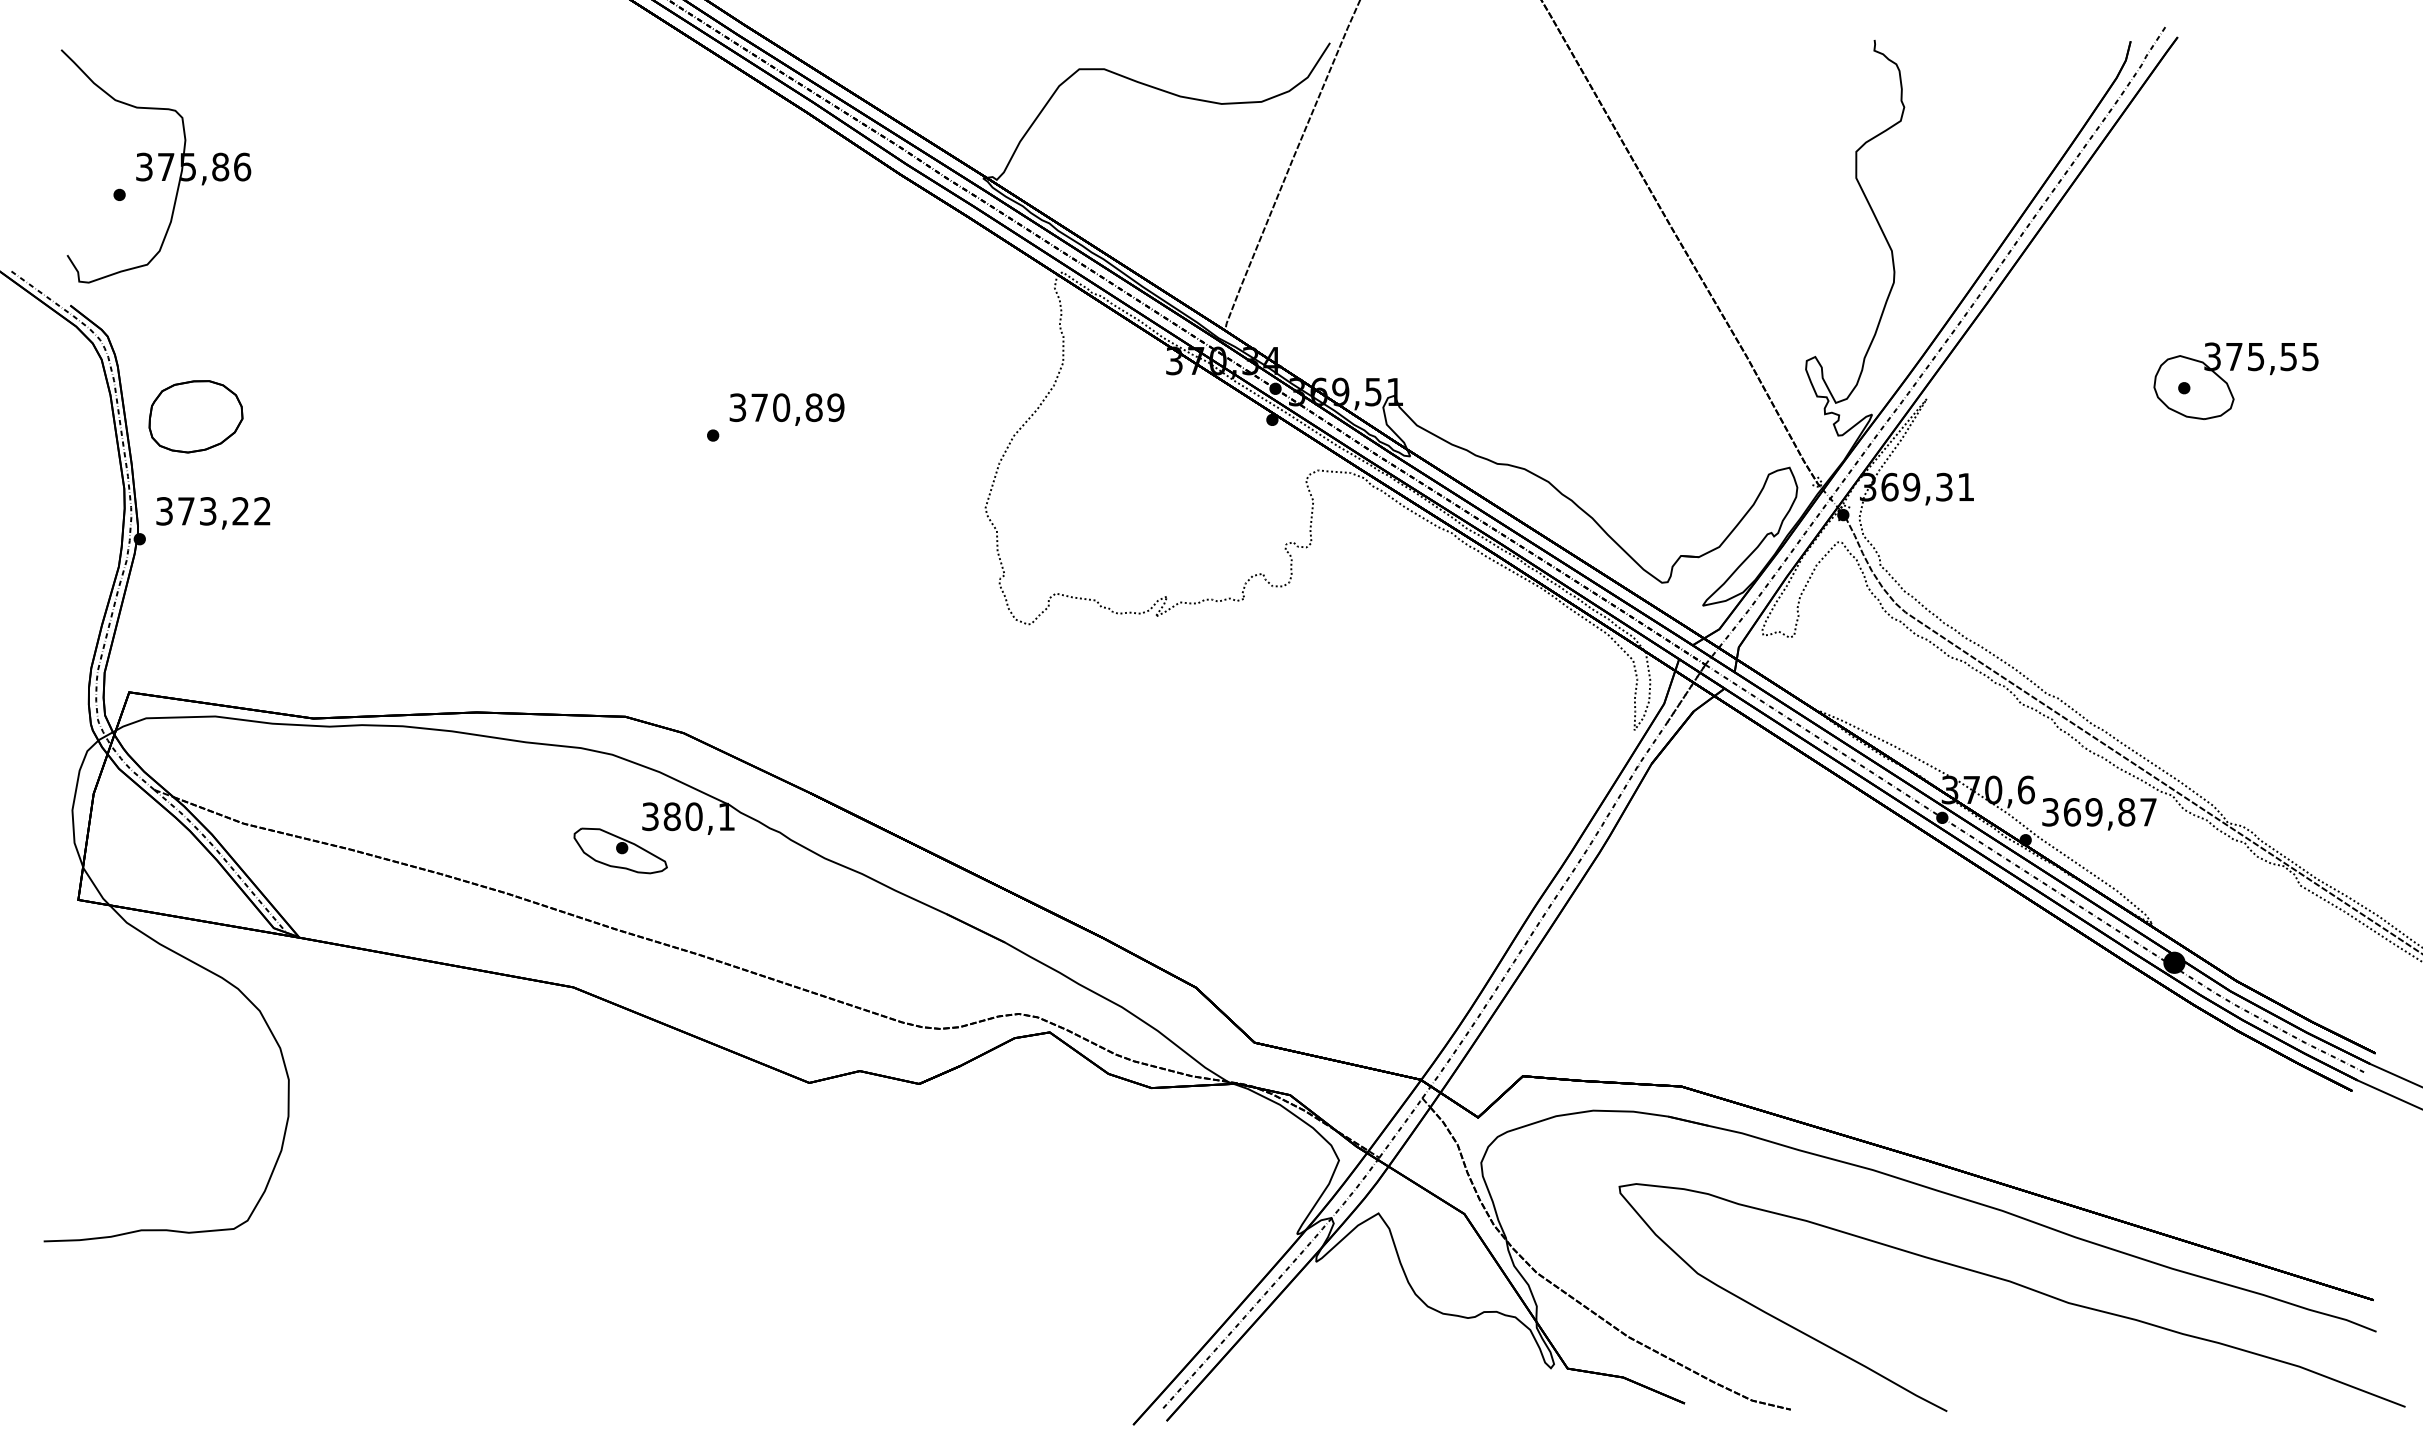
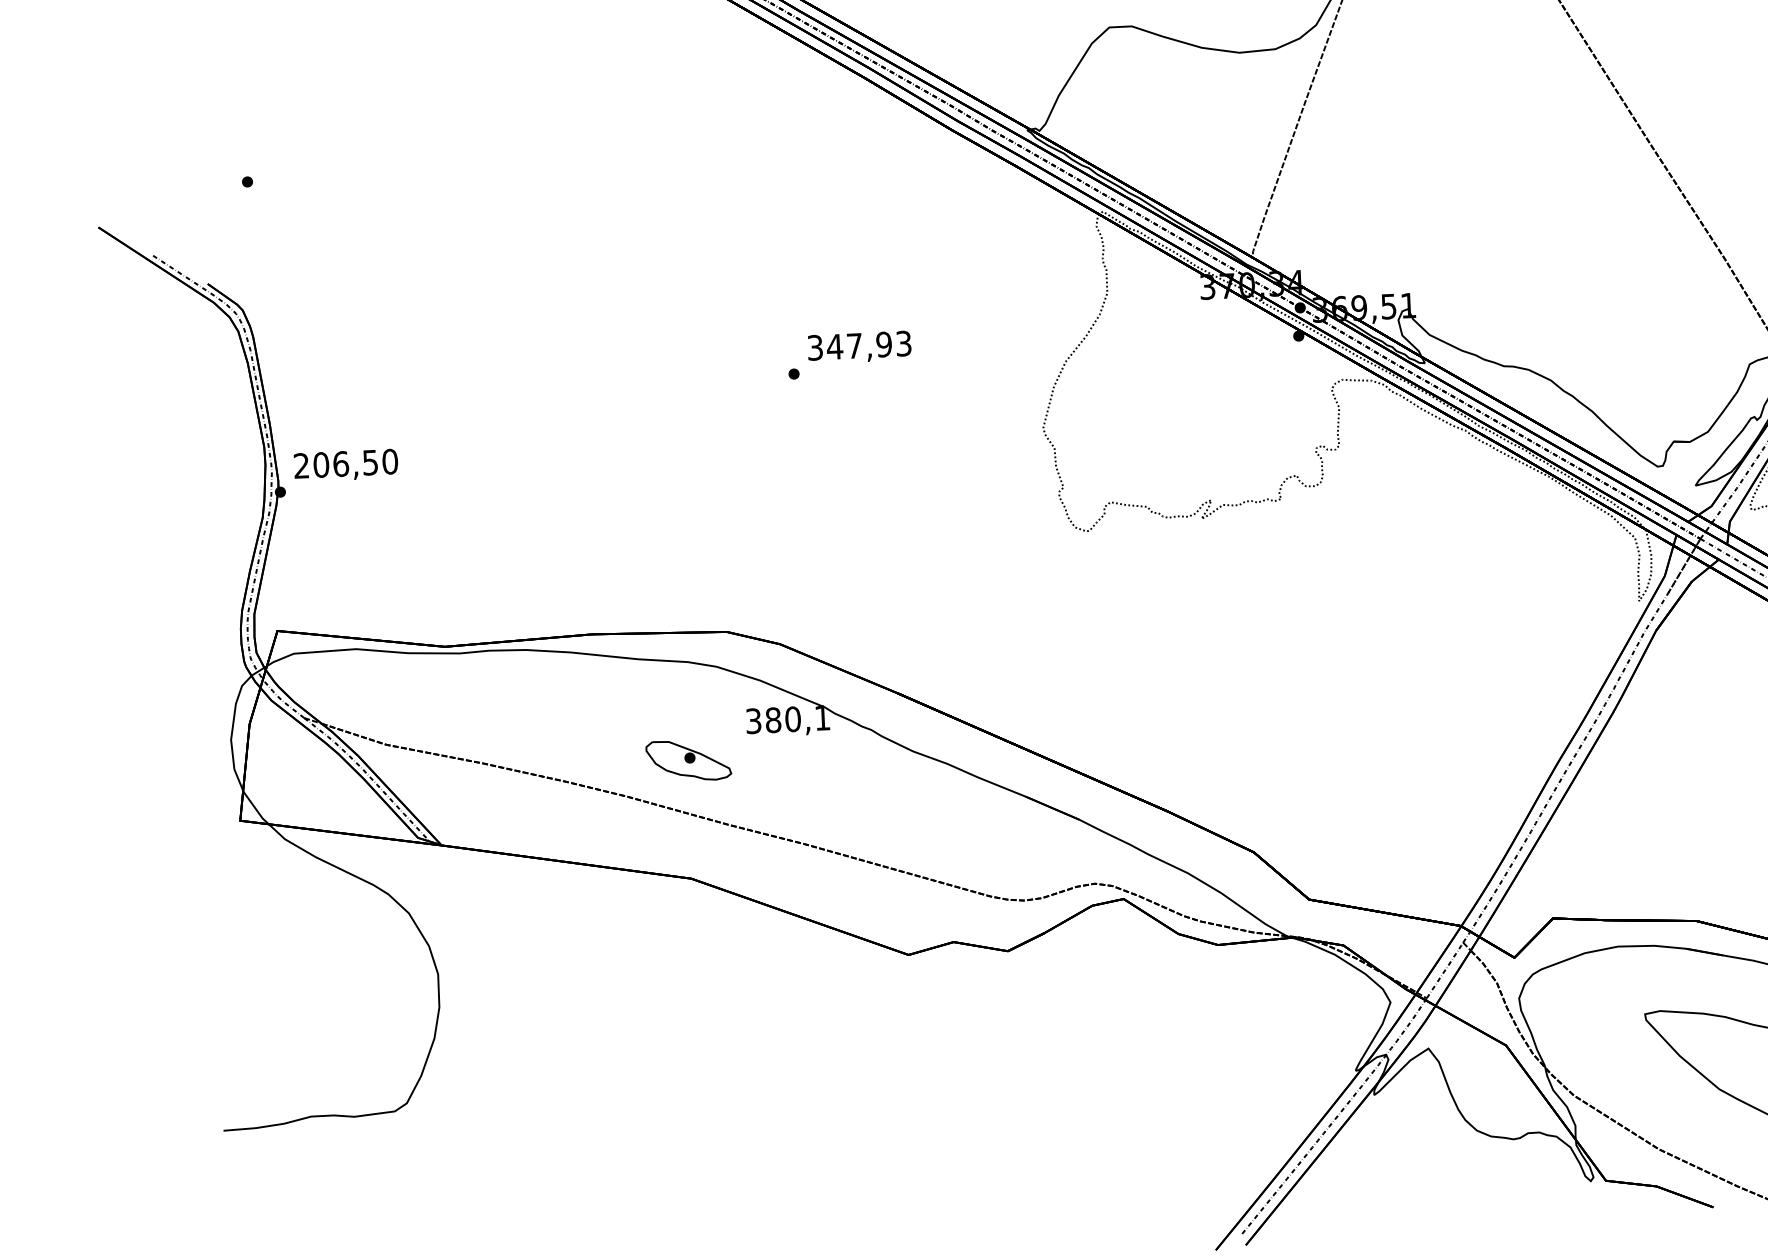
part: (155, 166) -> (278, 154), removed
text: (797, 407) -> (869, 345), 370,89 -> 347,93
part: (195, 416) -> (325, 378), removed
text: (213, 511) -> (345, 463), 373,22 -> 206,50
part: (620, 850) -> (688, 760), moved

